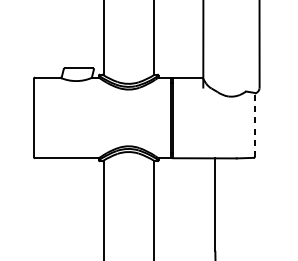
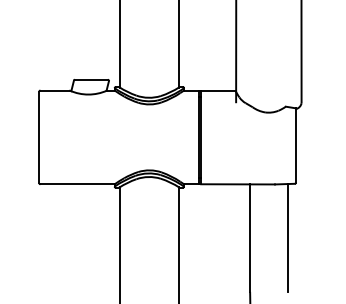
line: (255, 124) -> (296, 144), dashed -> solid
line: (247, 204) -> (287, 237), added

